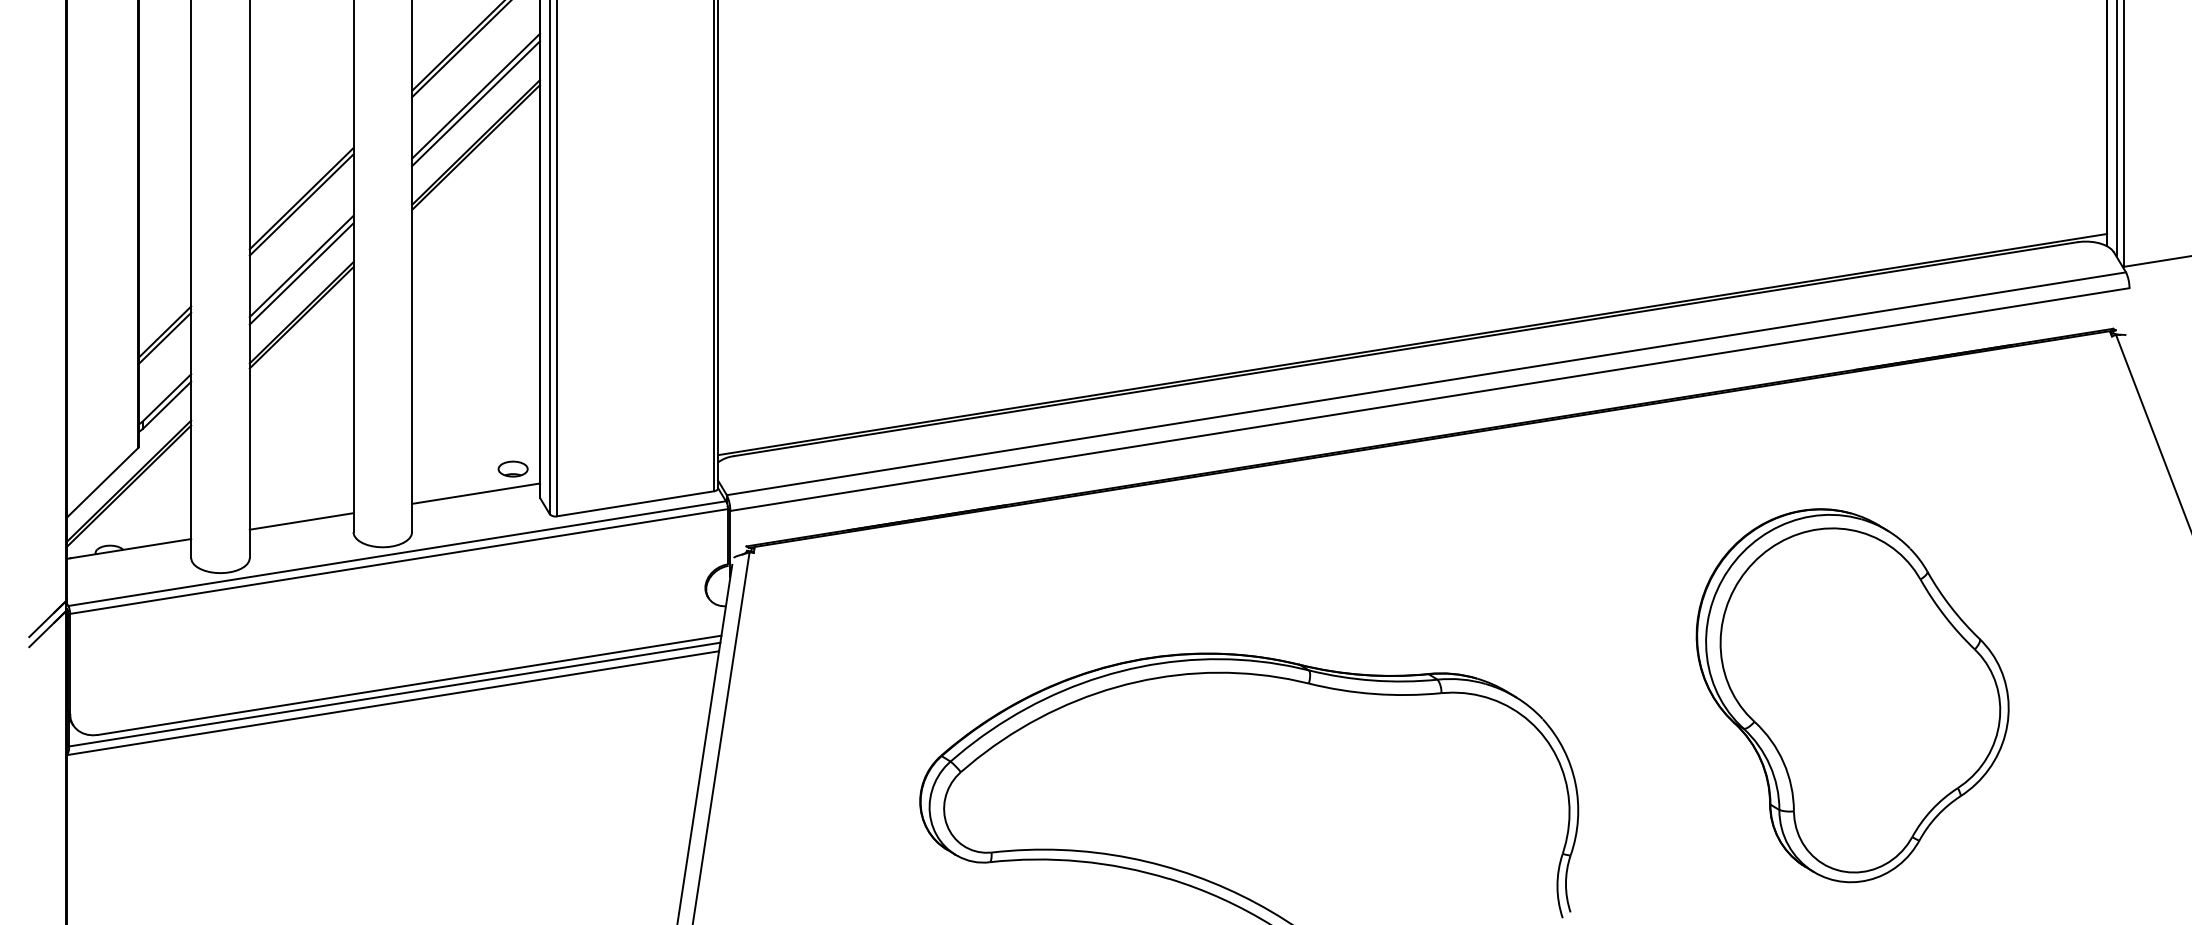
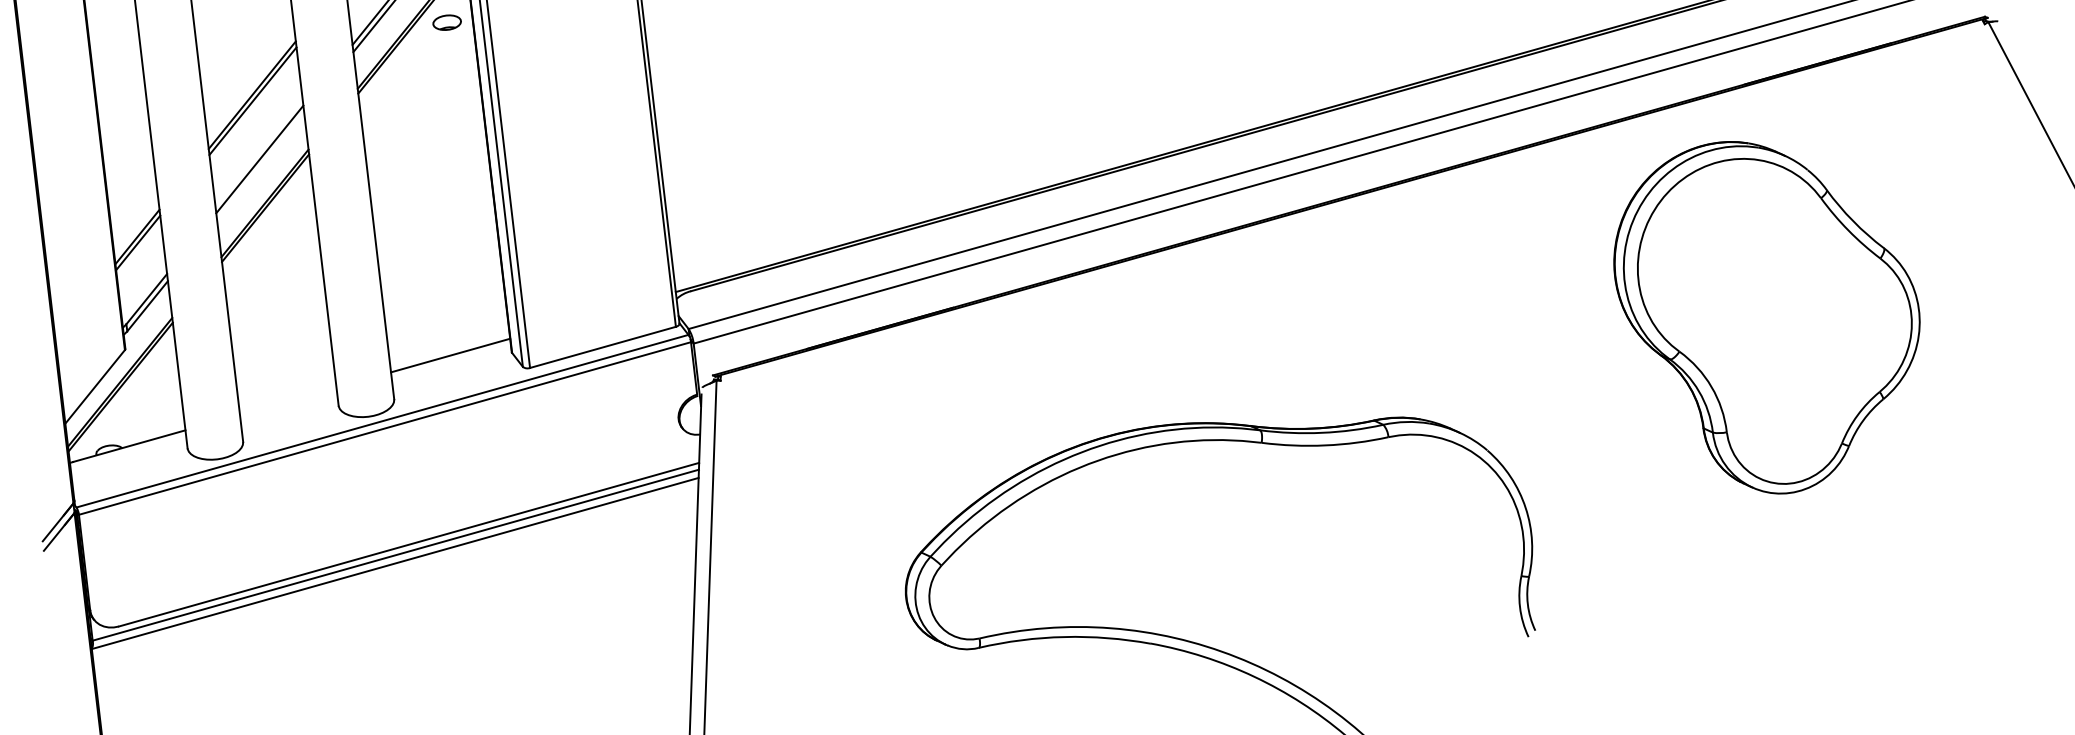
line: (301, 273) -> (260, 166), removed
part: (512, 468) -> (446, 22), moved
line: (301, 521) -> (288, 401), removed
part: (1852, 695) -> (1769, 315), moved

